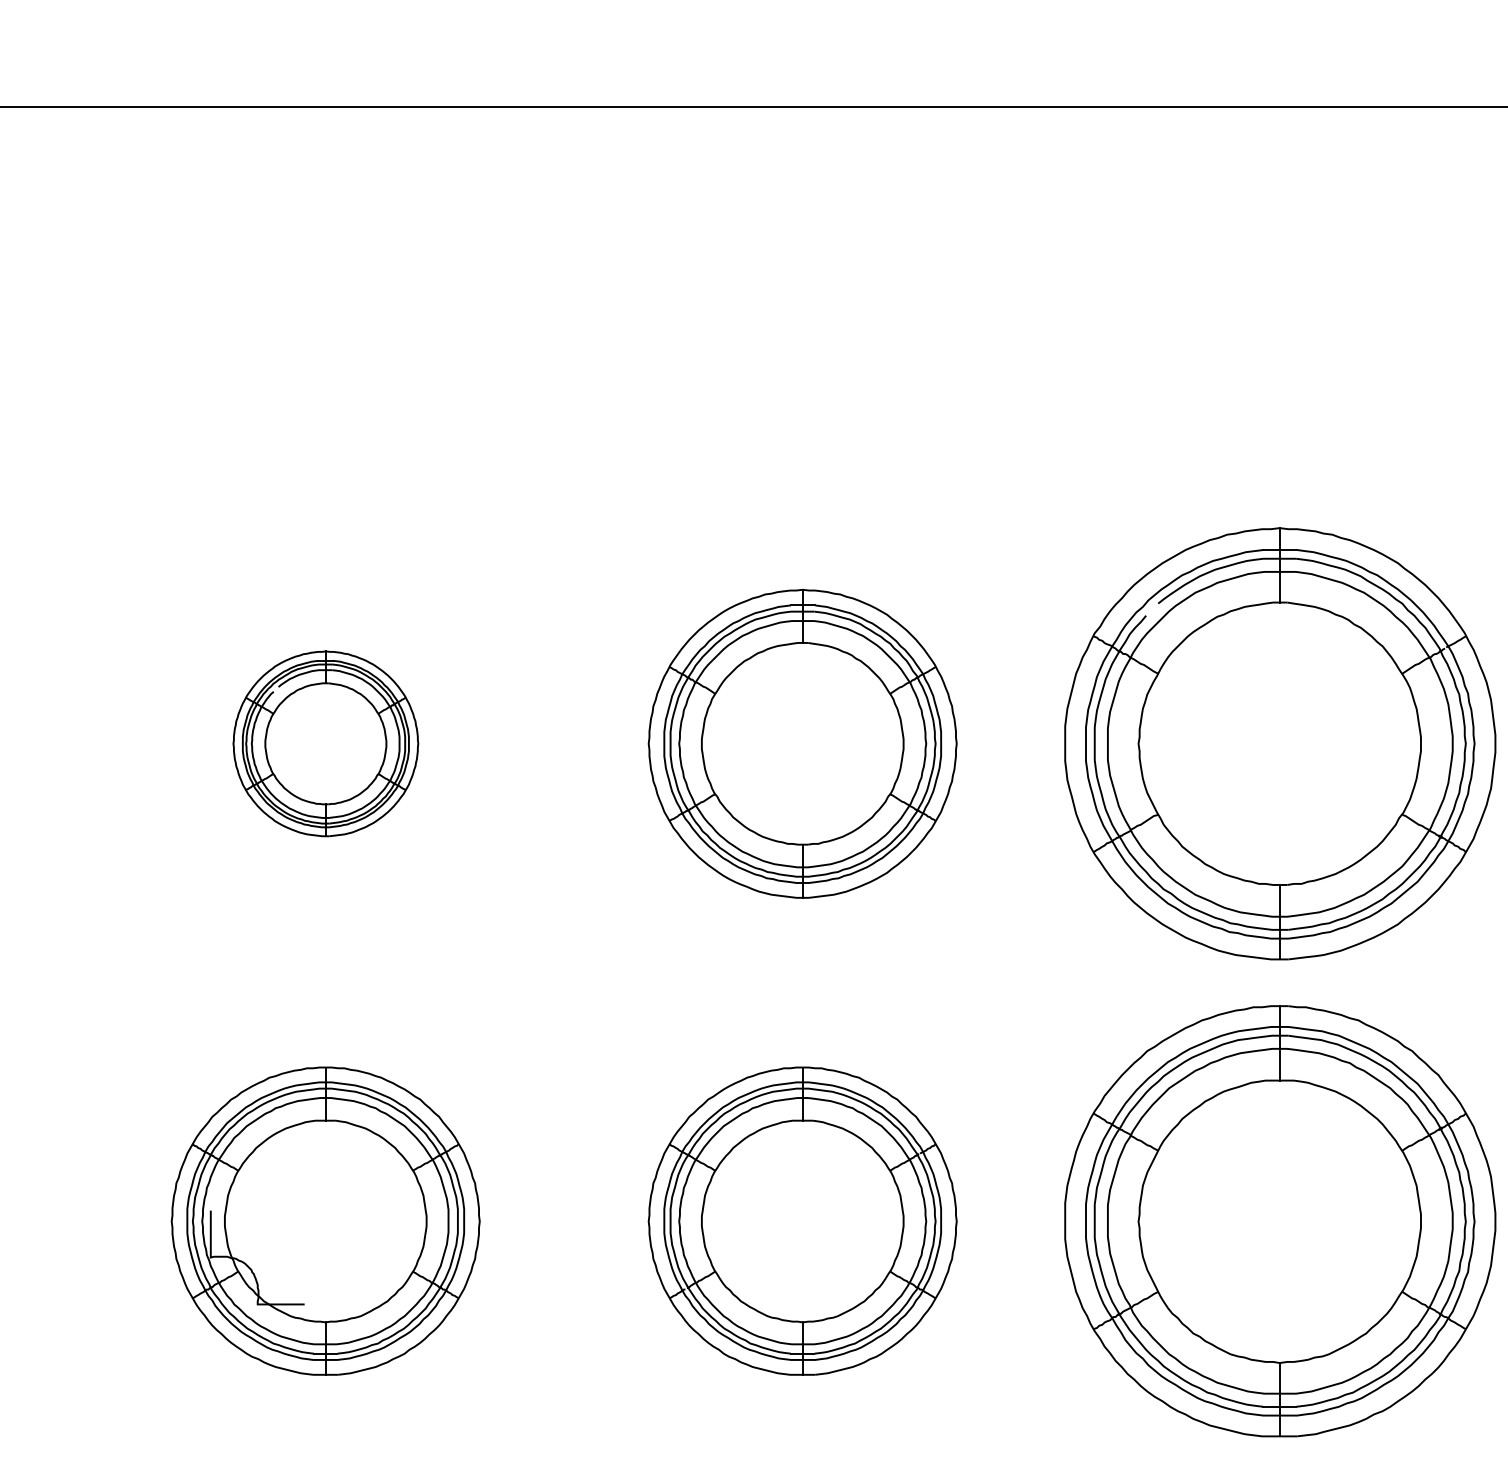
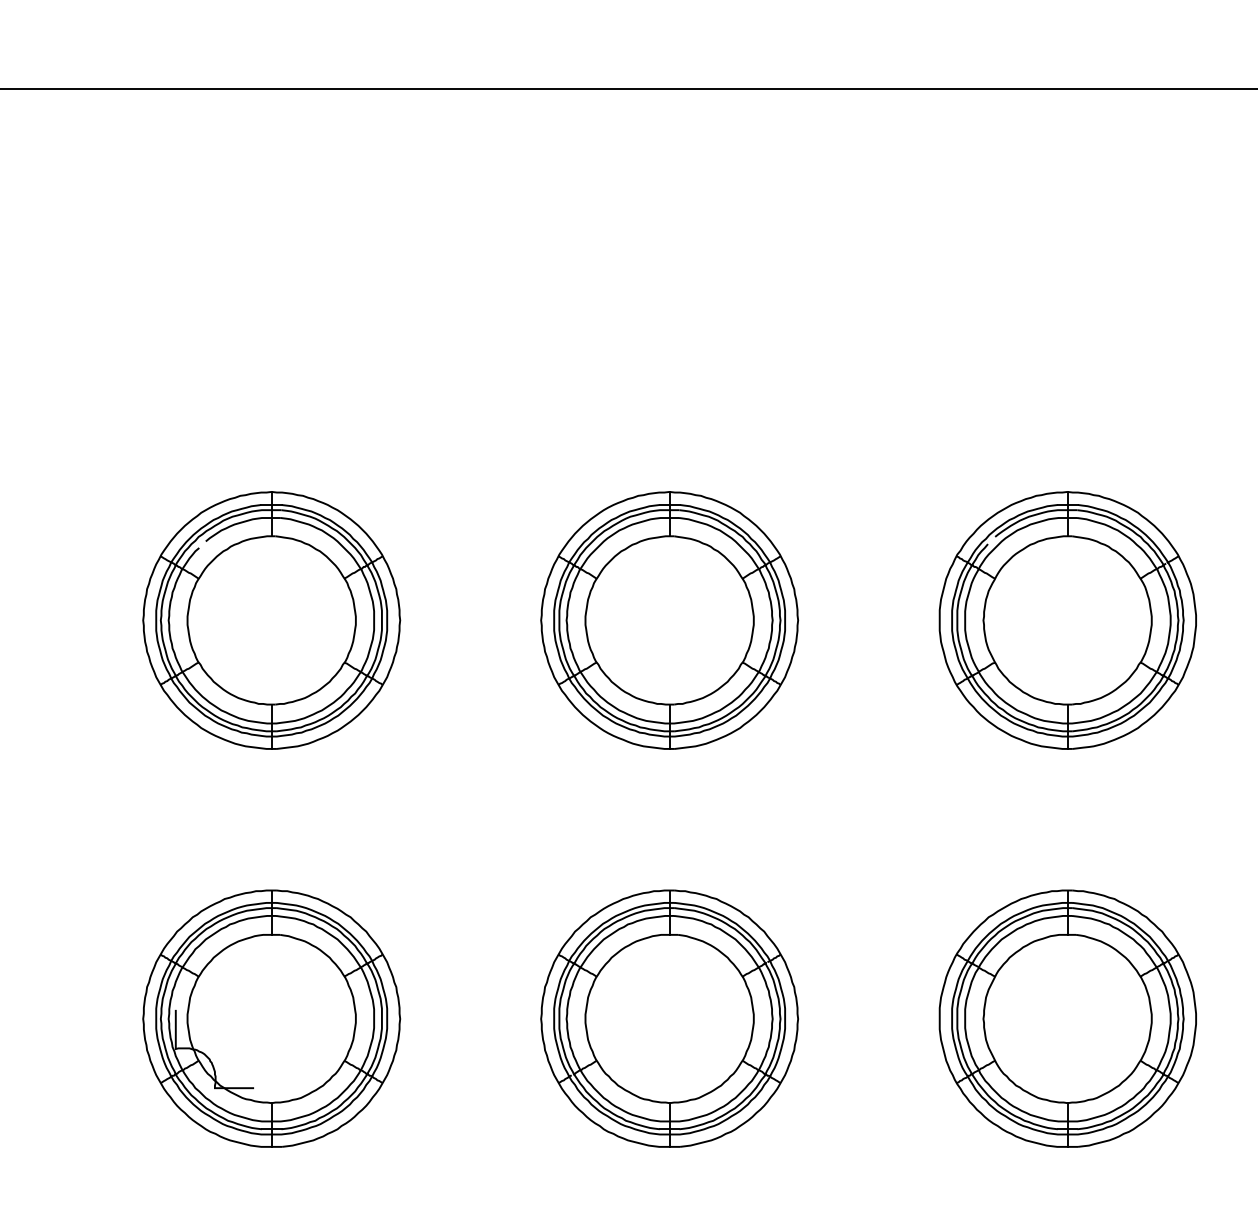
part: (325, 743) -> (271, 620), size x1.67
part: (1279, 743) -> (1067, 620), size x0.71
part: (1279, 1220) -> (1067, 1018), size x0.71

